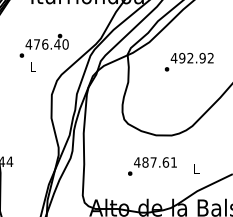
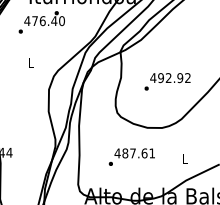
text: (43, 45) -> (41, 22), moved
text: (189, 61) -> (167, 81), moved
text: (152, 165) -> (131, 156), moved

